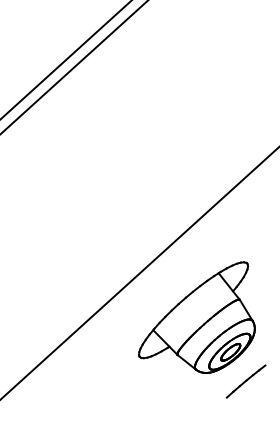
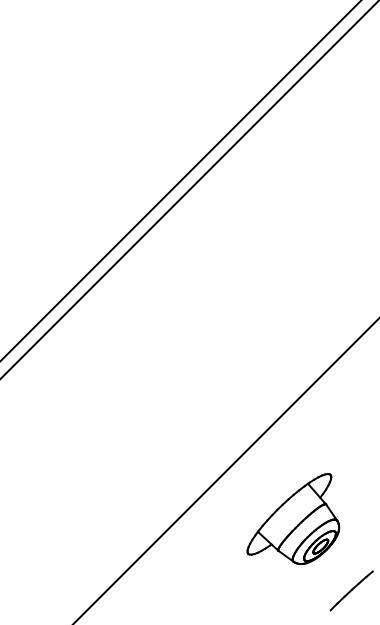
part: (198, 315) -> (293, 518), size x0.7

